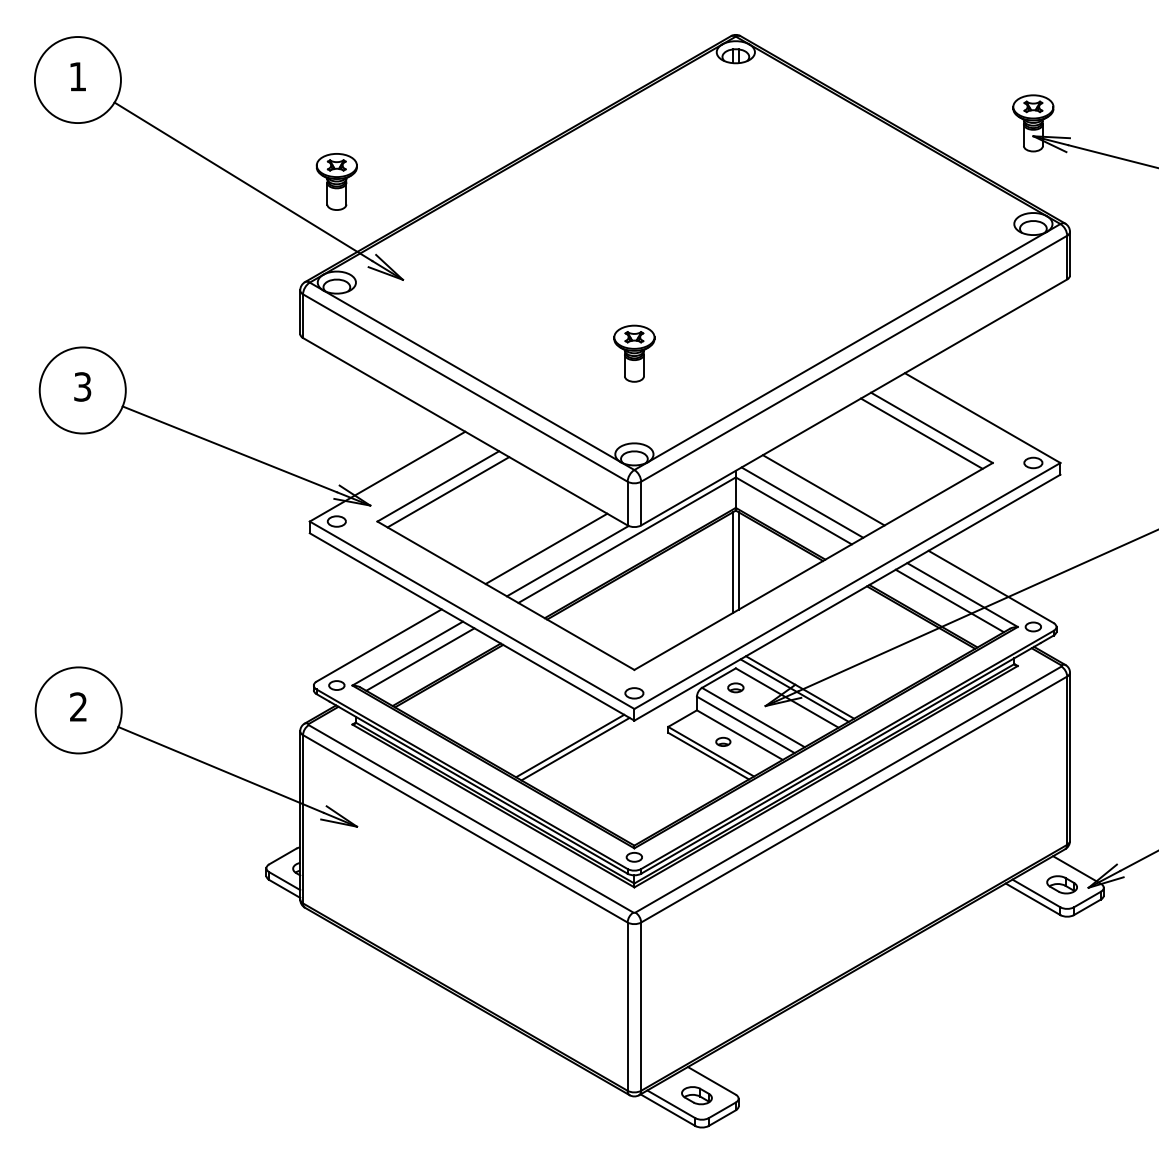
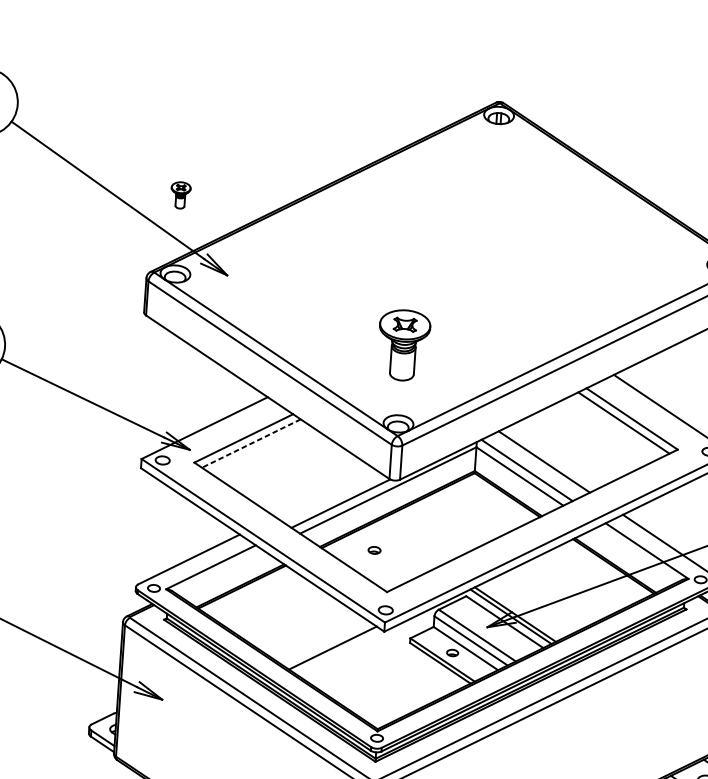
part: (336, 181) -> (180, 195), size x0.6
part: (634, 353) -> (403, 345), size x1.6
line: (448, 492) -> (251, 443), solid -> dashed
line: (546, 548) -> (324, 492), removed
line: (738, 560) -> (474, 512), removed
line: (733, 562) -> (470, 513), removed
line: (949, 600) -> (636, 554), removed
line: (420, 659) -> (220, 572), removed
part: (735, 687) -> (374, 550), moved
line: (575, 748) -> (336, 650), removed

